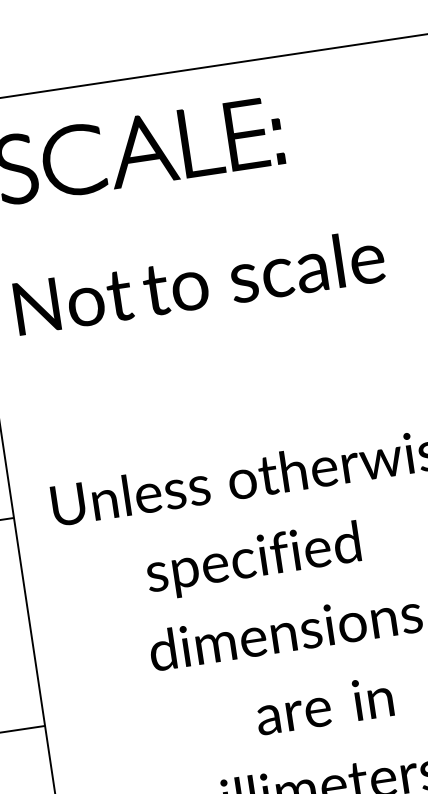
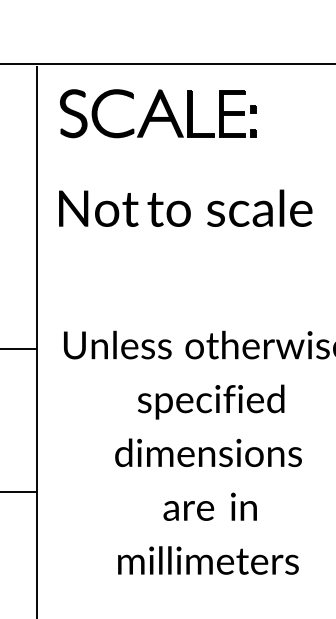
text: (254, 560) -> (211, 401), moved
text: (323, 705) -> (209, 506), moved

